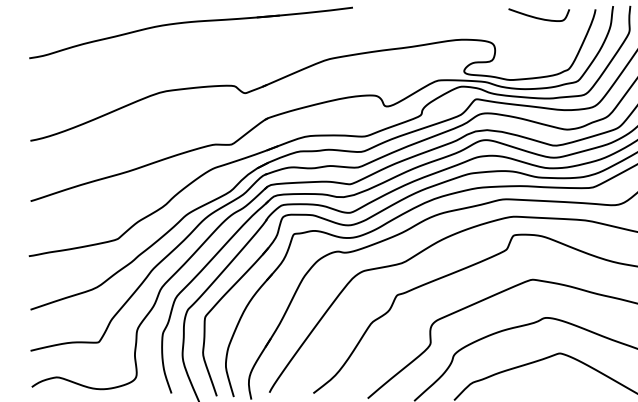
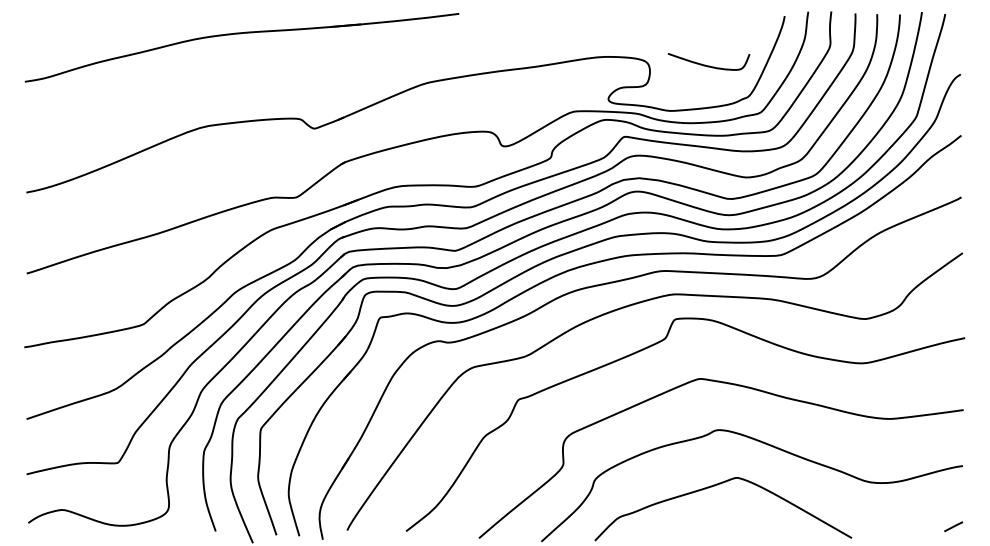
curve: (538, 17) -> (708, 65), moved

